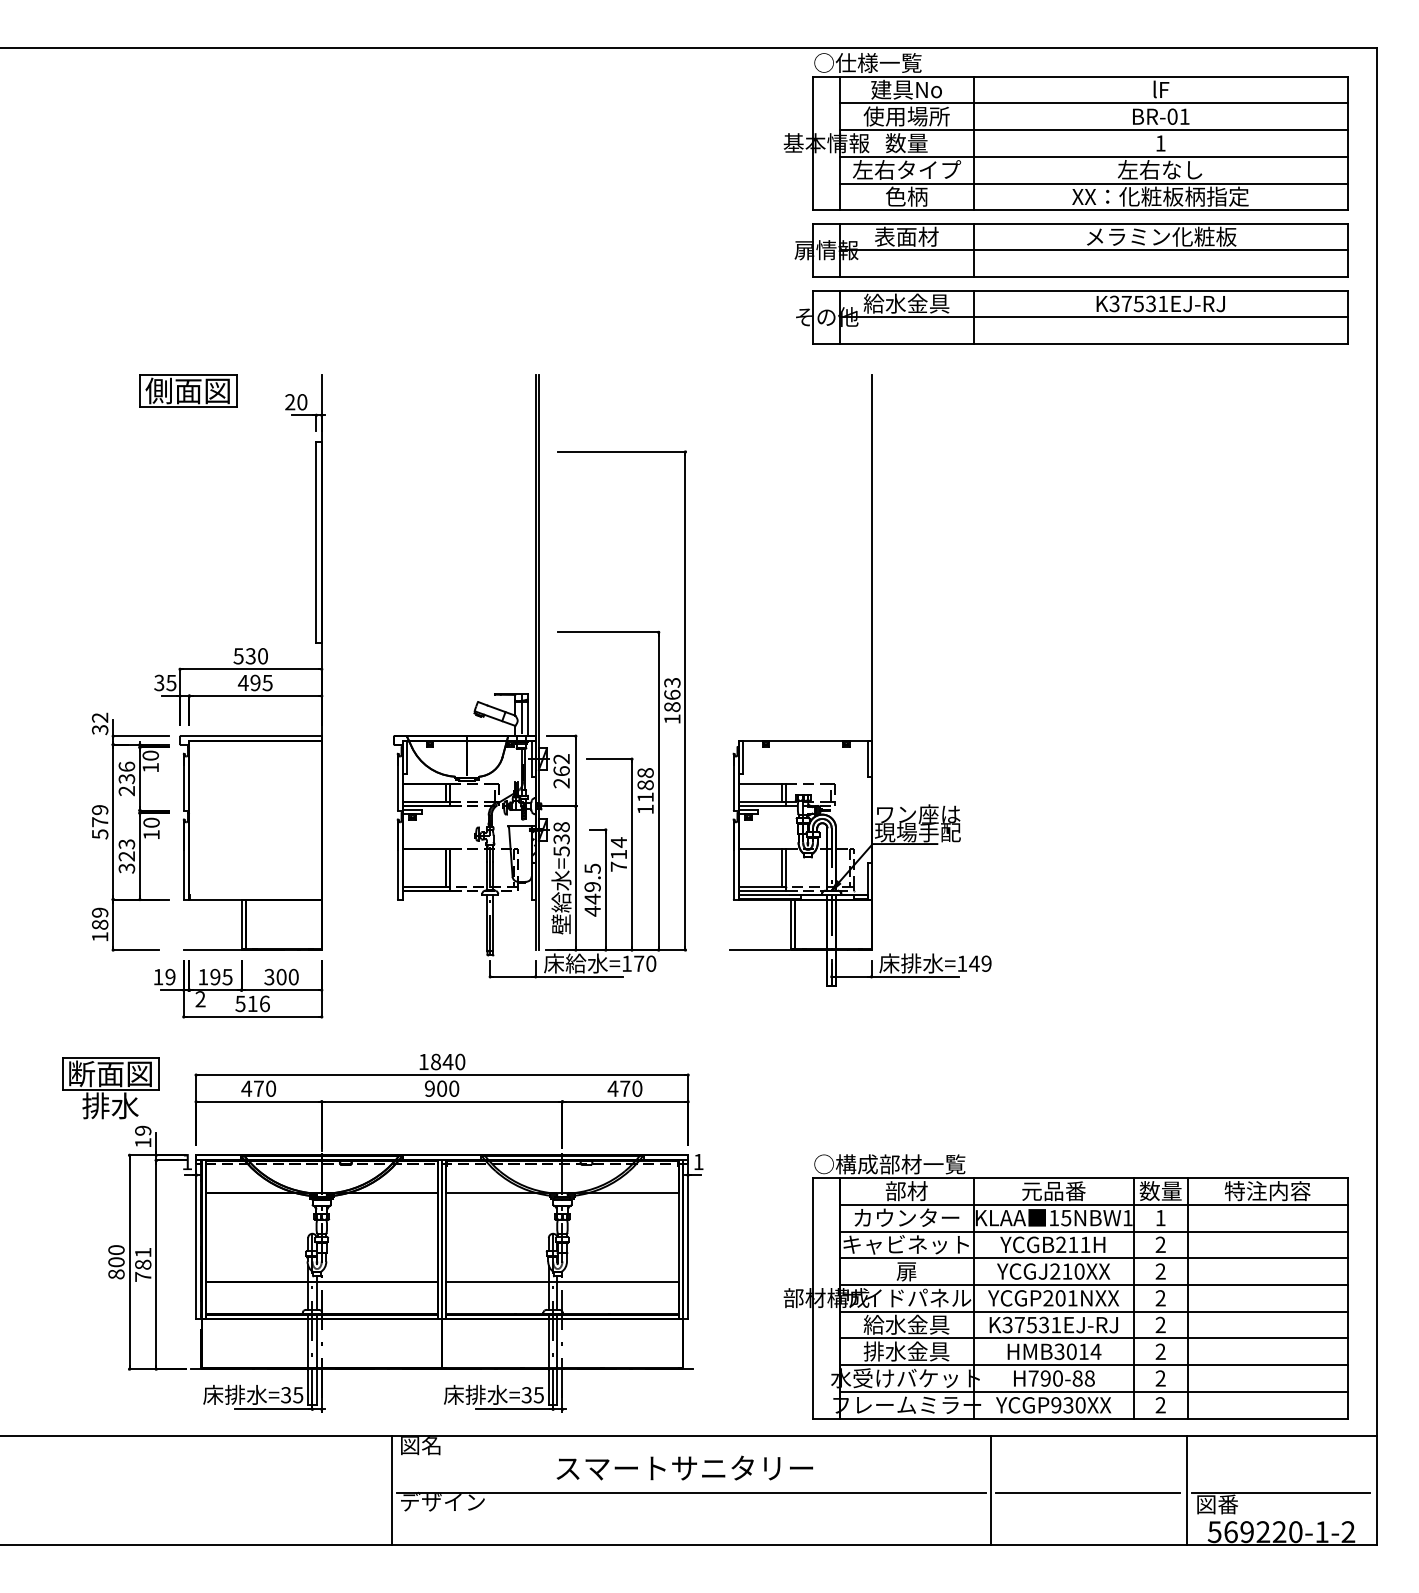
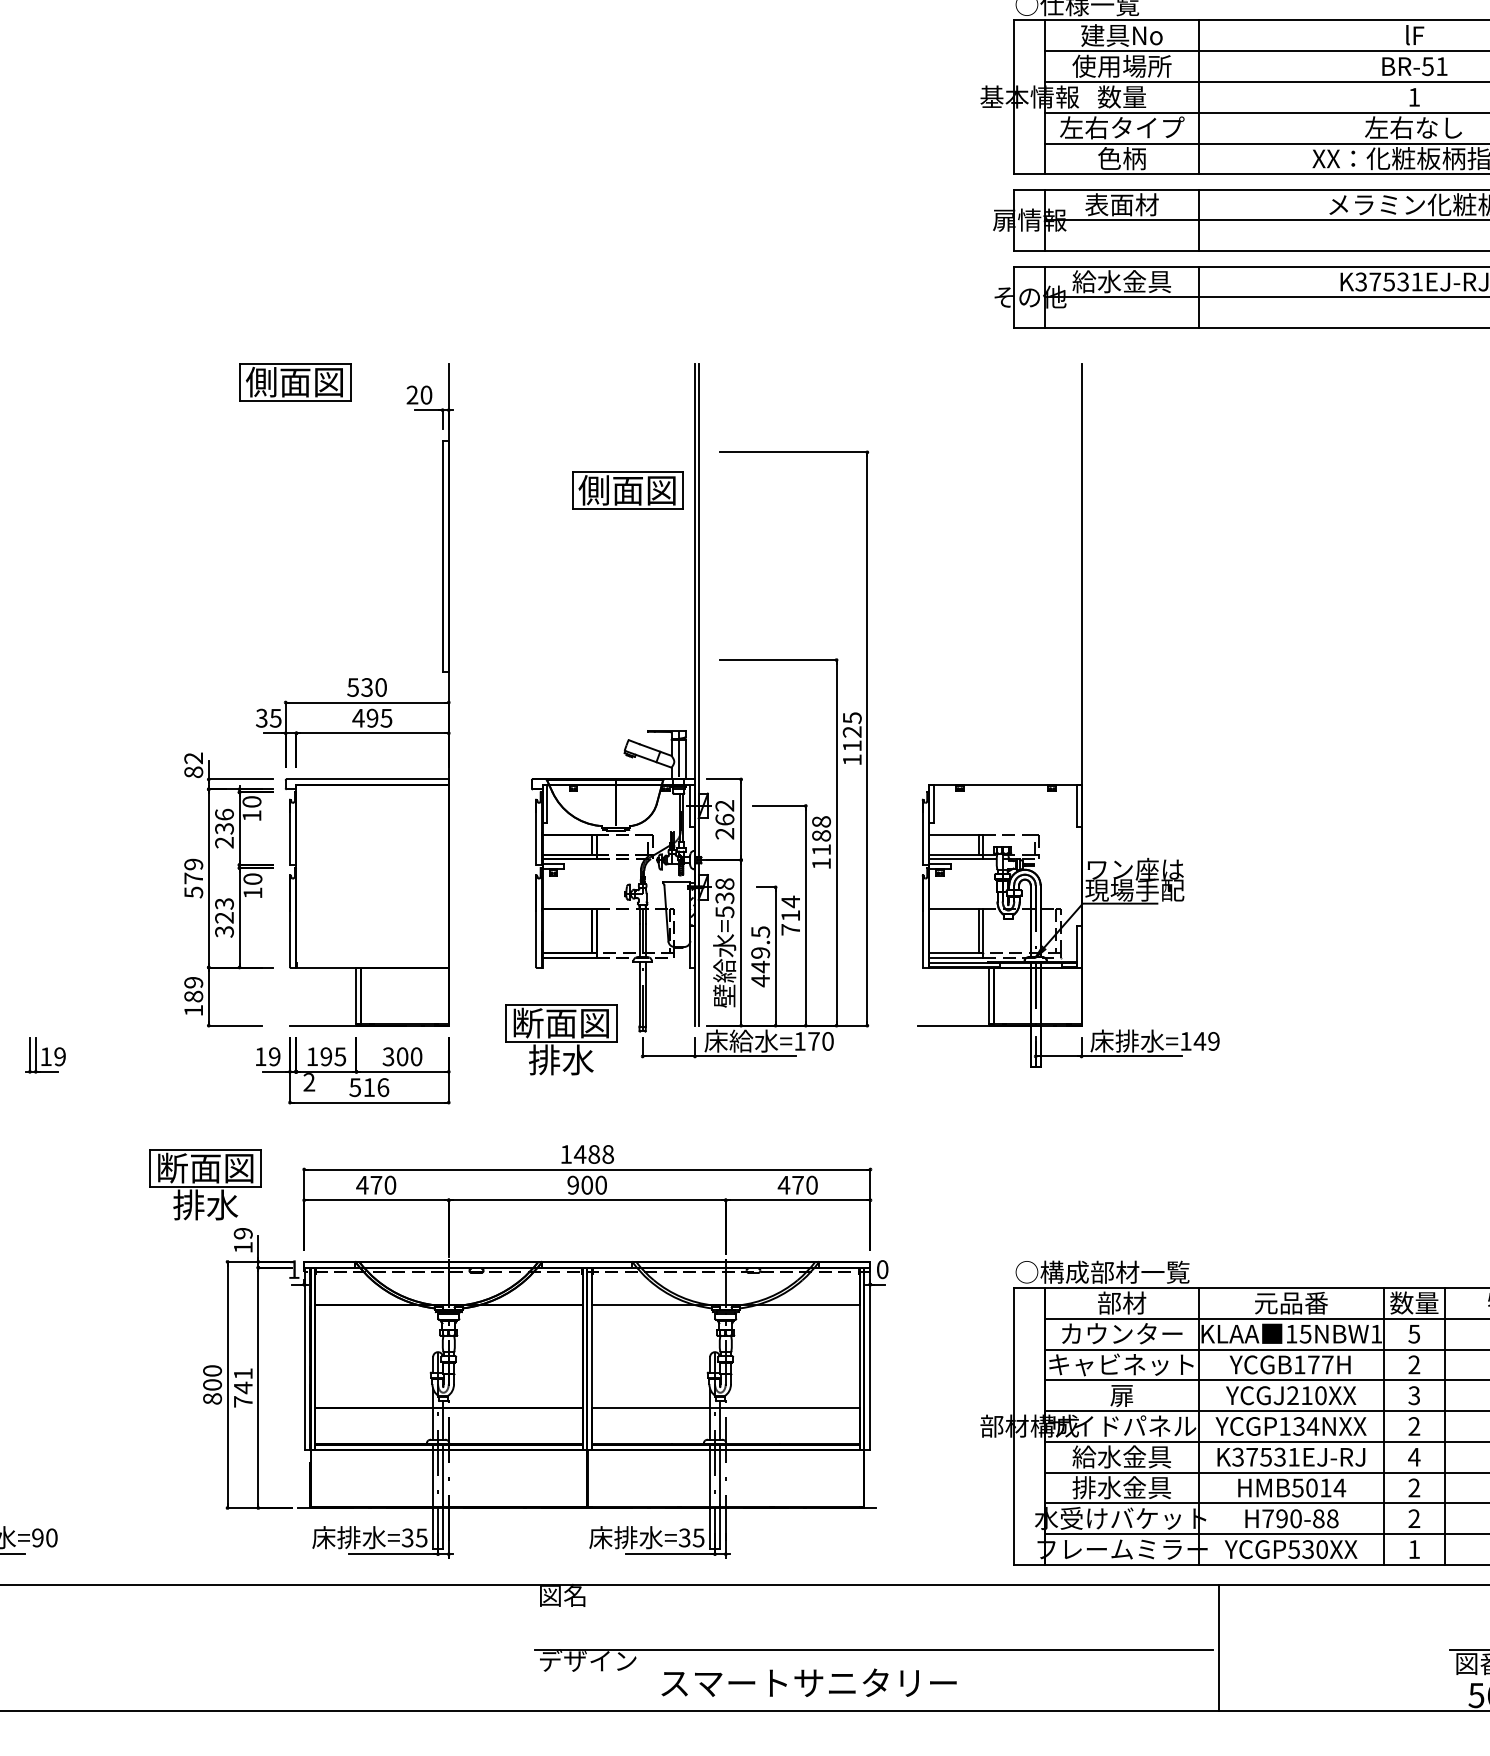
text: (1172, 116) -> (1427, 66), BR-01 -> BR-51
part: (477, 484) -> (628, 489), added
text: (672, 695) -> (852, 732), 1863 -> 1125
text: (100, 729) -> (194, 771), 32 -> 82
part: (419, 962) -> (561, 1039), added
text: (447, 1061) -> (593, 1153), 1840 -> 1488
text: (698, 1161) -> (882, 1268), 1 -> 0
text: (1160, 1218) -> (1414, 1334), 1 -> 5
text: (1073, 1244) -> (1313, 1364), YCGB211H -> YCGB177H
text: (143, 1264) -> (243, 1387), 781 -> 741
text: (1160, 1271) -> (1414, 1395), 2 -> 3
text: (1060, 1298) -> (1298, 1426), YCGP201NXX -> YCGP134NXX
text: (1160, 1324) -> (1414, 1456), 2 -> 4
text: (1059, 1351) -> (1297, 1487), HMB3014 -> HMB5014
text: (1056, 1405) -> (1294, 1549), YCGP930XX -> YCGP530XX
text: (1160, 1405) -> (1414, 1549), 2 -> 1
text: (684, 1467) -> (808, 1682), moved
line: (392, 1490) -> (530, 1647), removed
line: (1187, 1490) -> (1445, 1647), removed
line: (1087, 1492) -> (1330, 1649), removed

